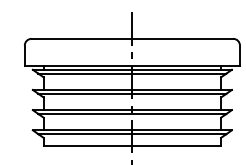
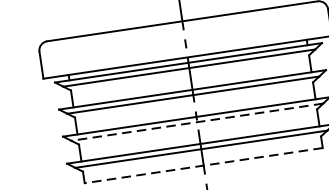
line: (132, 114) -> (197, 122), solid -> dashed
line: (132, 146) -> (203, 165), solid -> dashed

